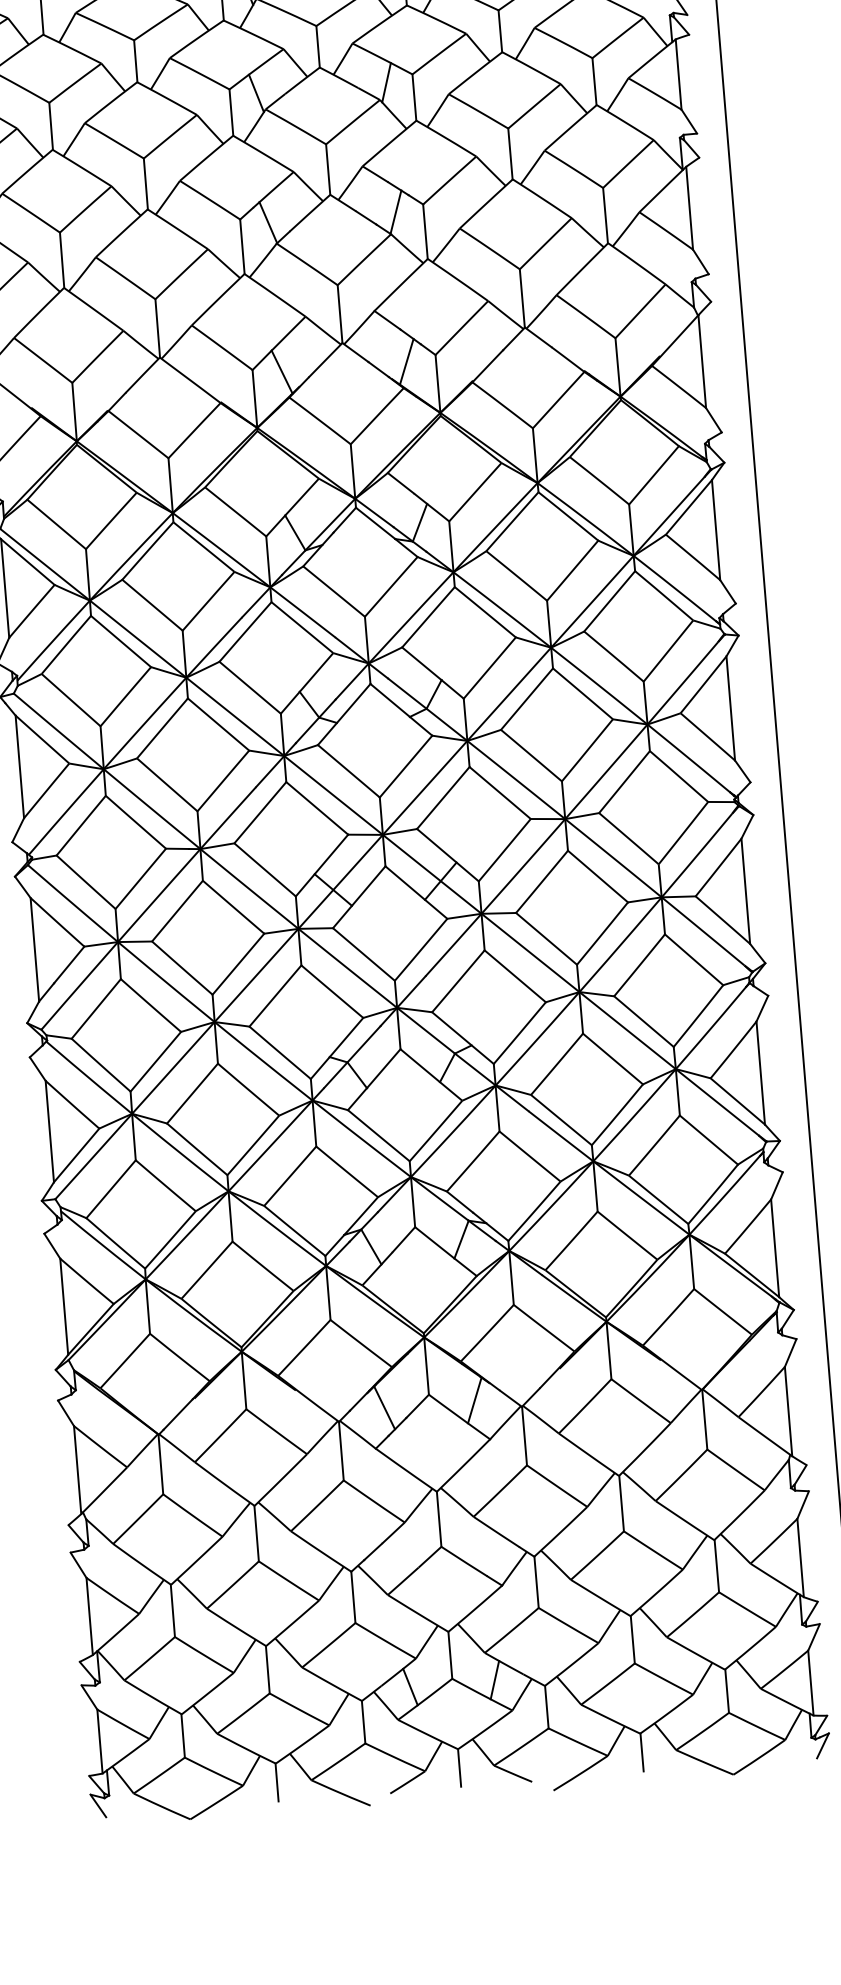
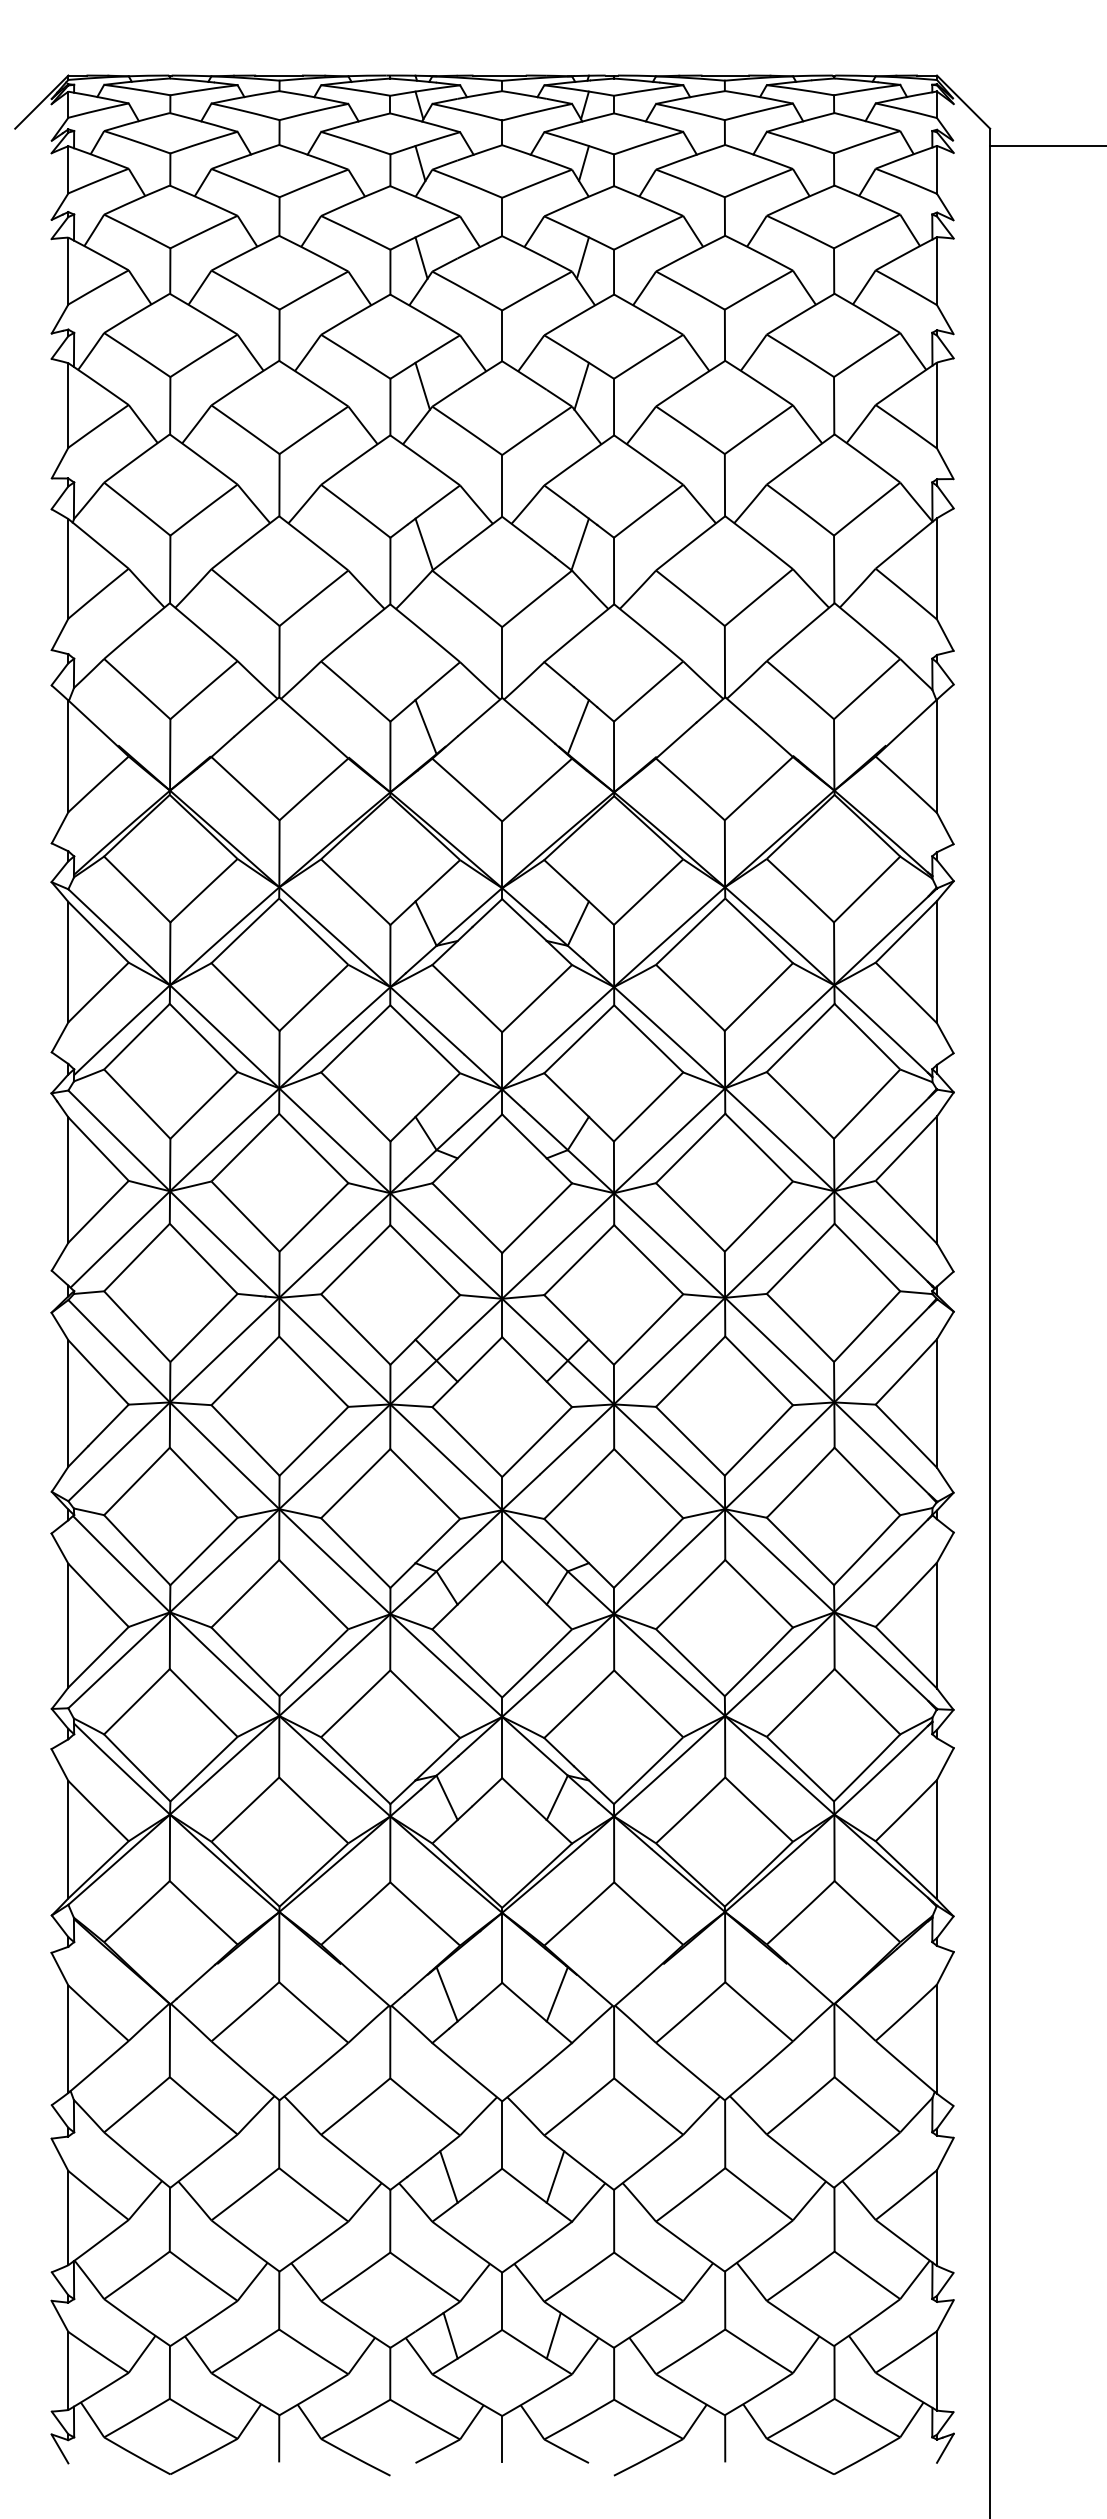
line: (485, 1549) -> (555, 2176), added
line: (397, 1556) -> (448, 2176), added

